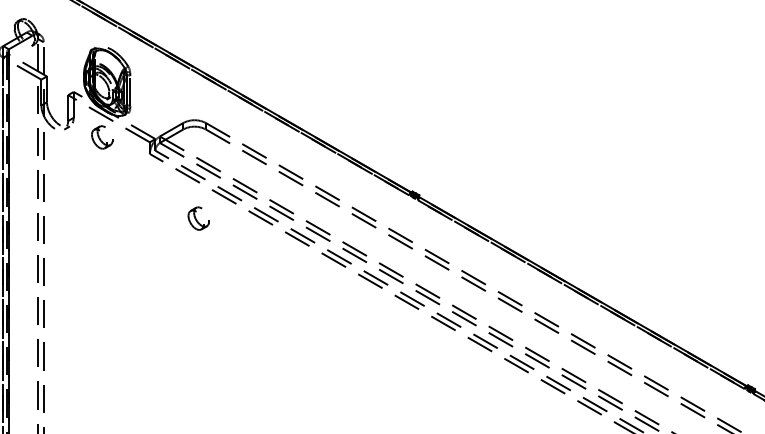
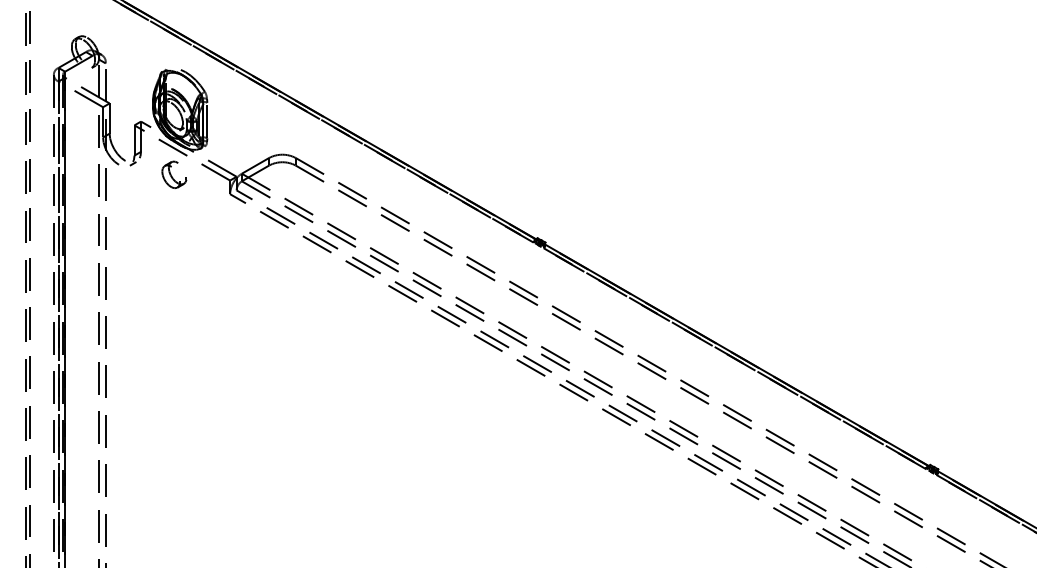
part: (198, 218) -> (287, 269), removed

